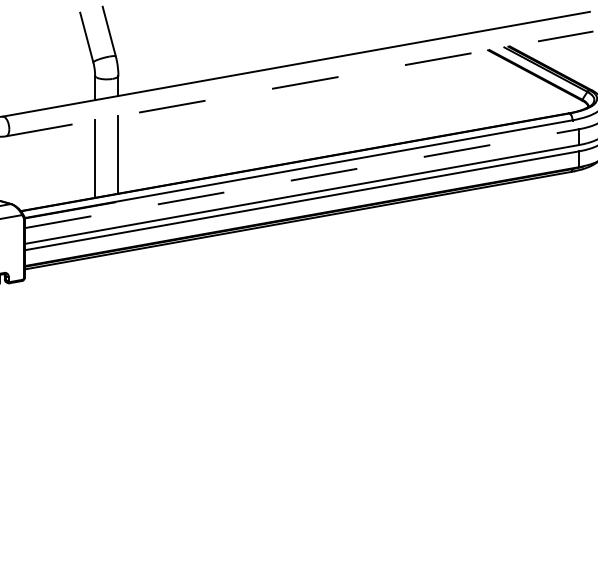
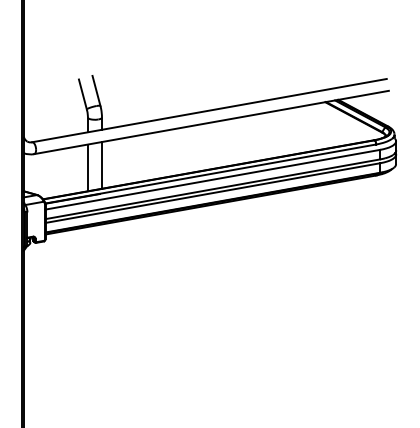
line: (301, 83) -> (212, 122), dashed -> solid
line: (301, 178) -> (212, 179), dashed -> solid

